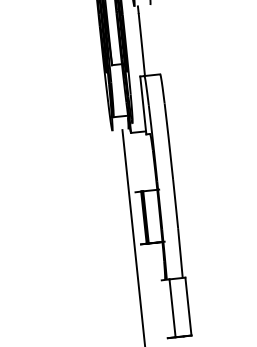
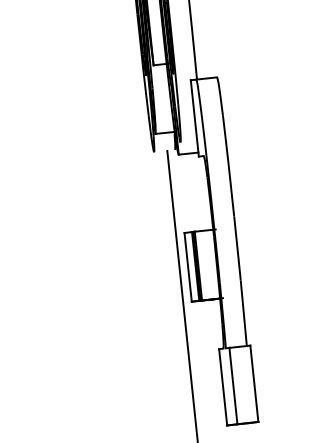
line: (138, 218) -> (188, 267), added
line: (164, 309) -> (222, 387), added

